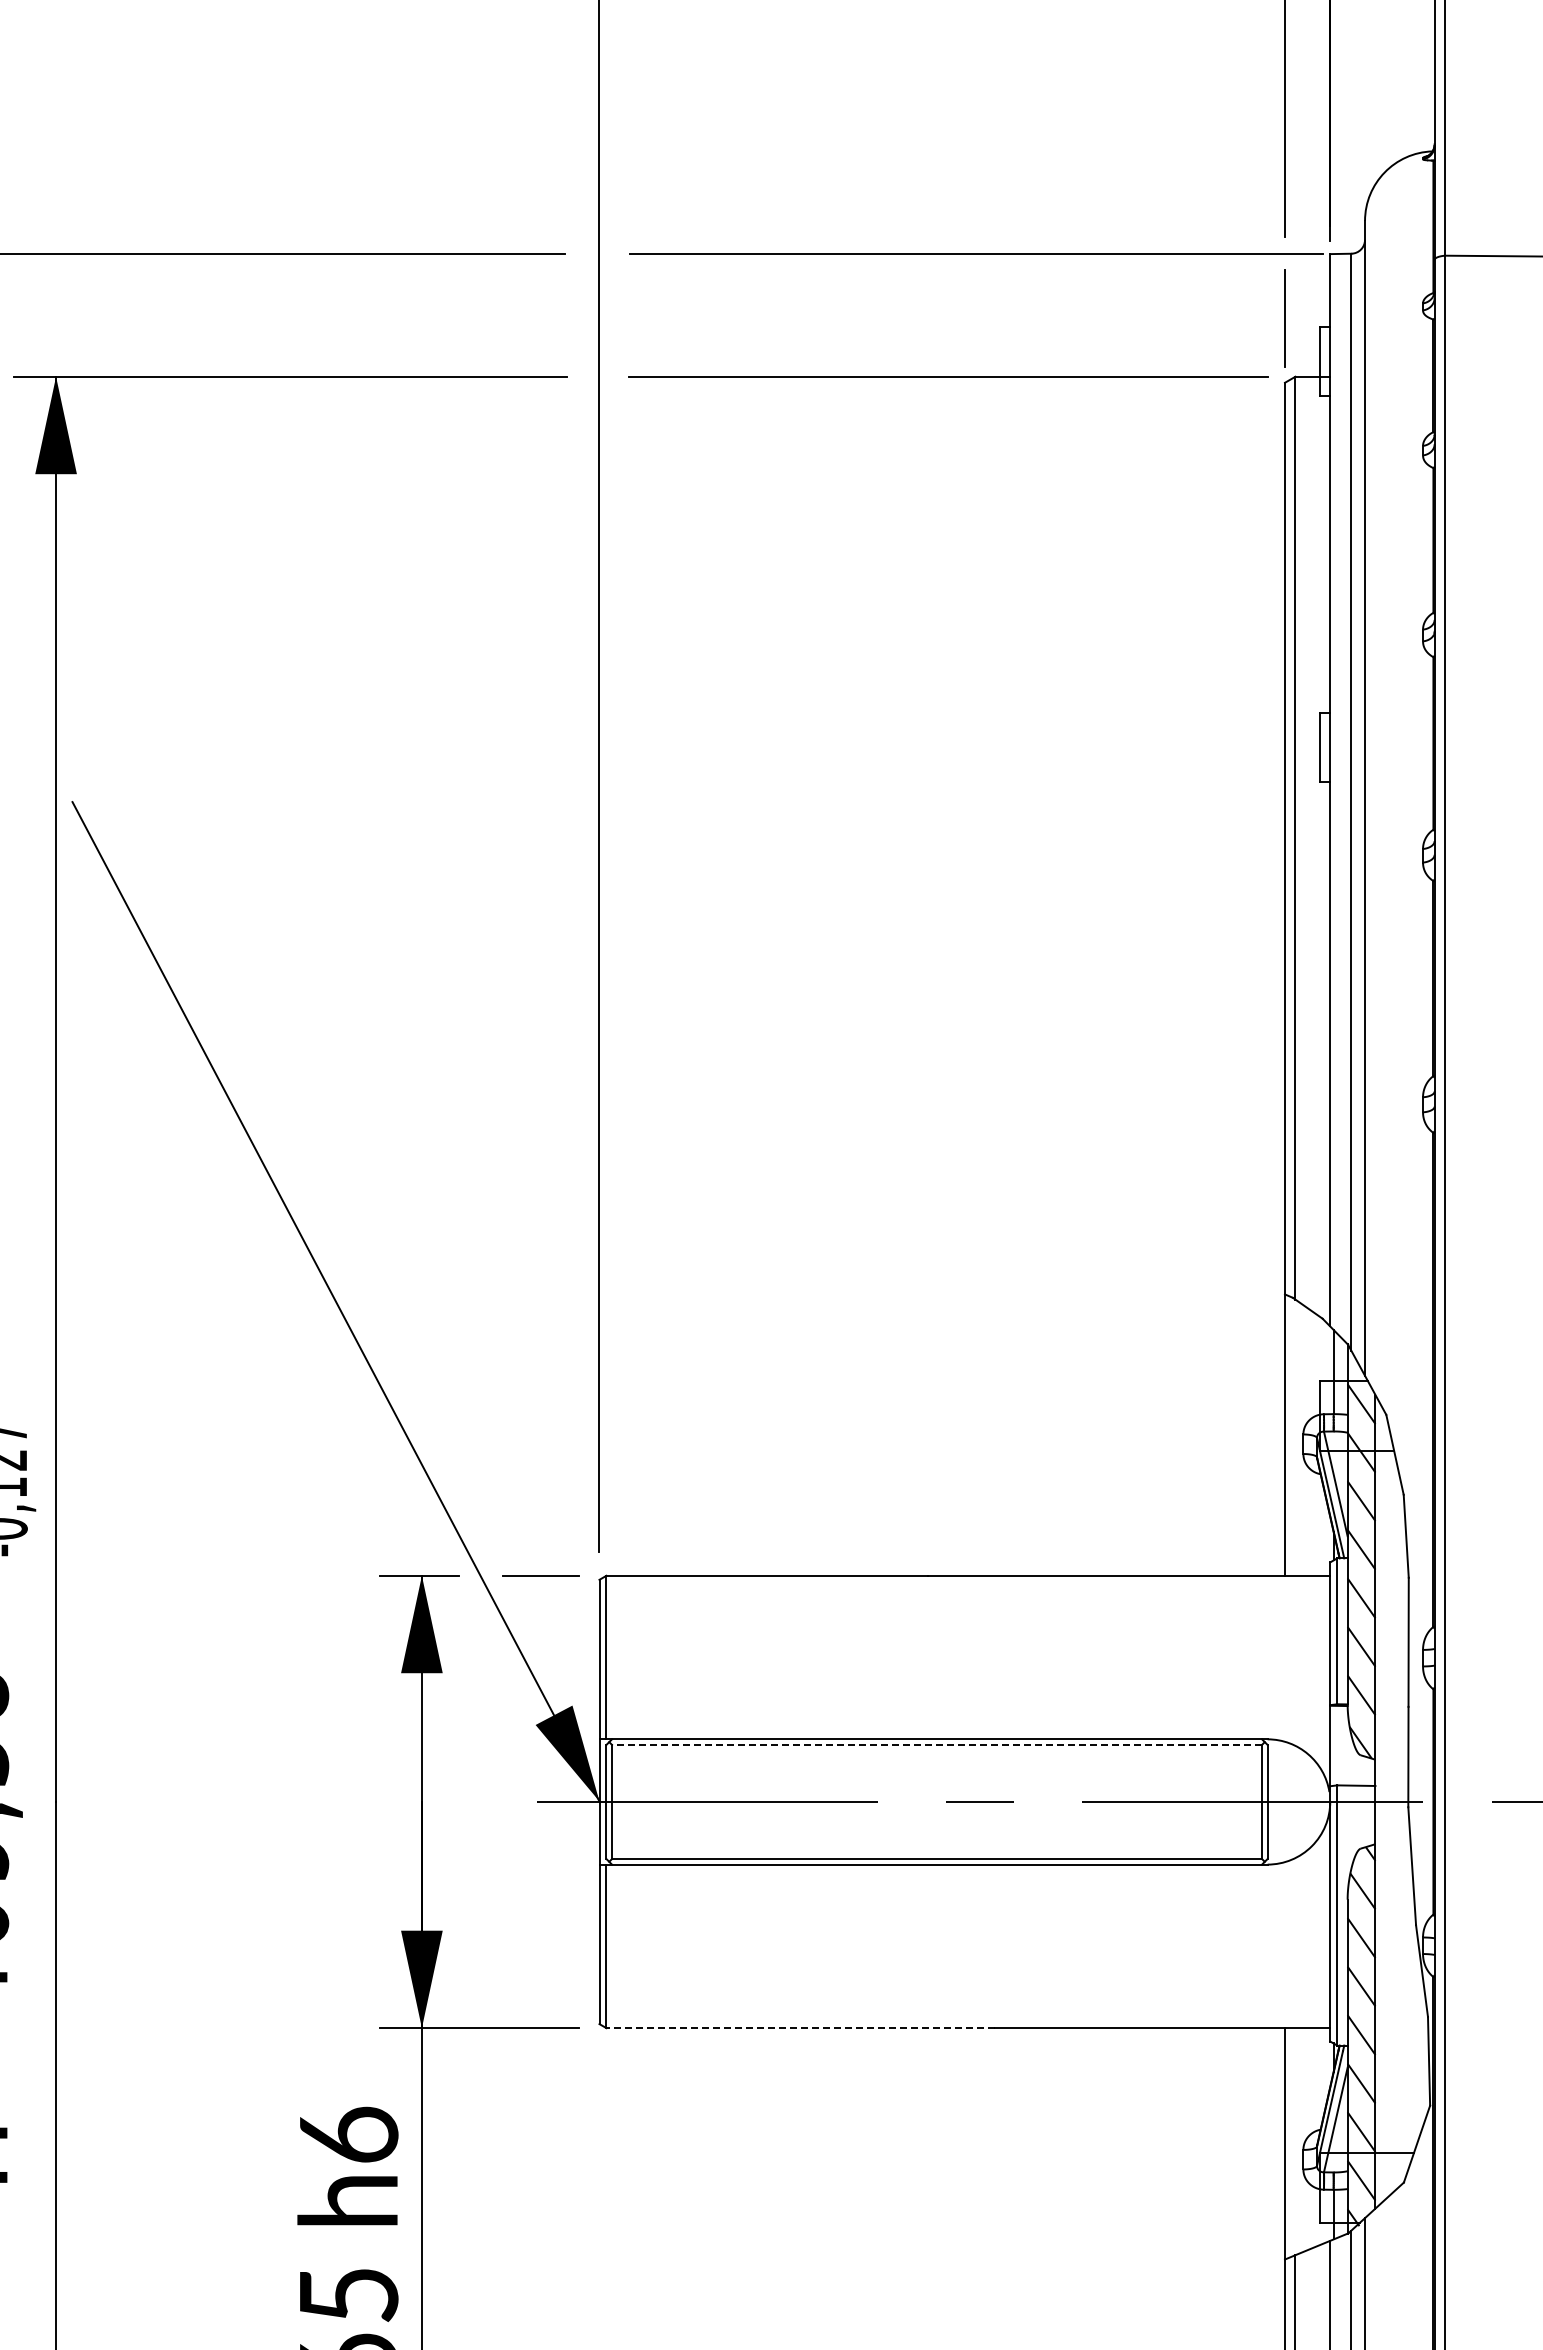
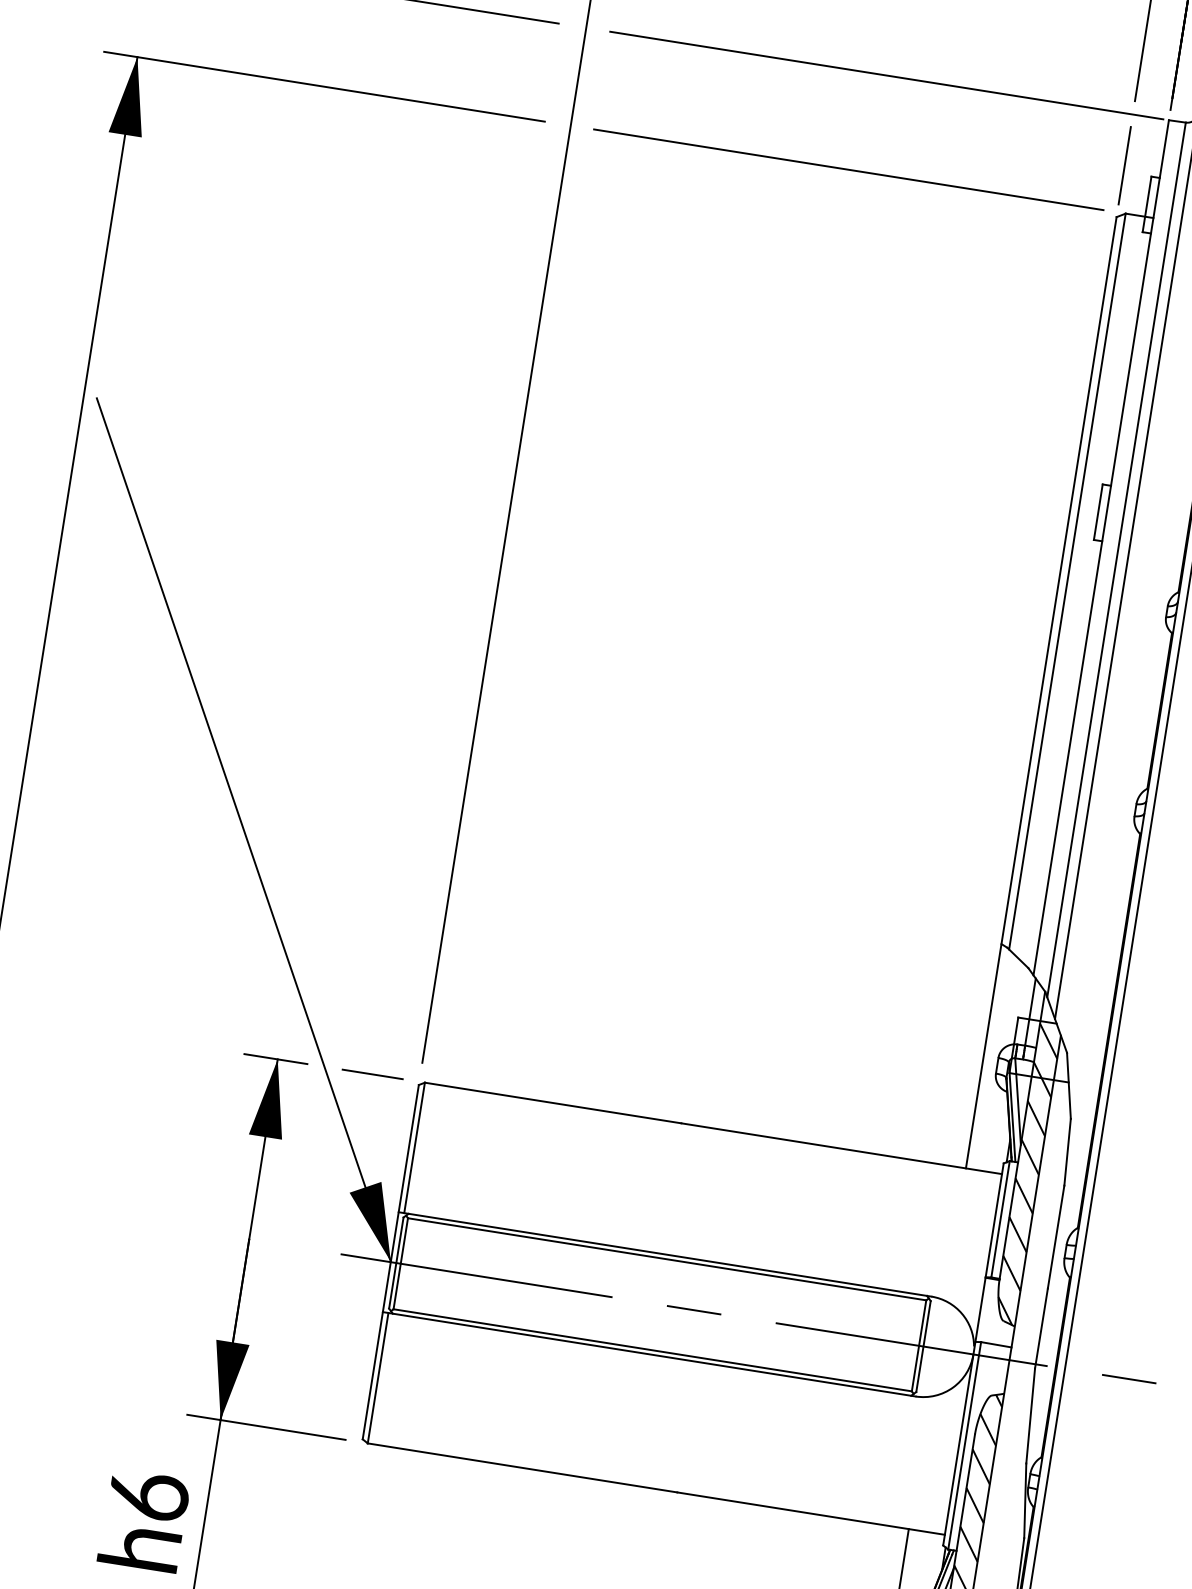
line: (936, 1744) -> (666, 1258), dashed -> solid
line: (800, 2028) -> (522, 1468), dashed -> solid

